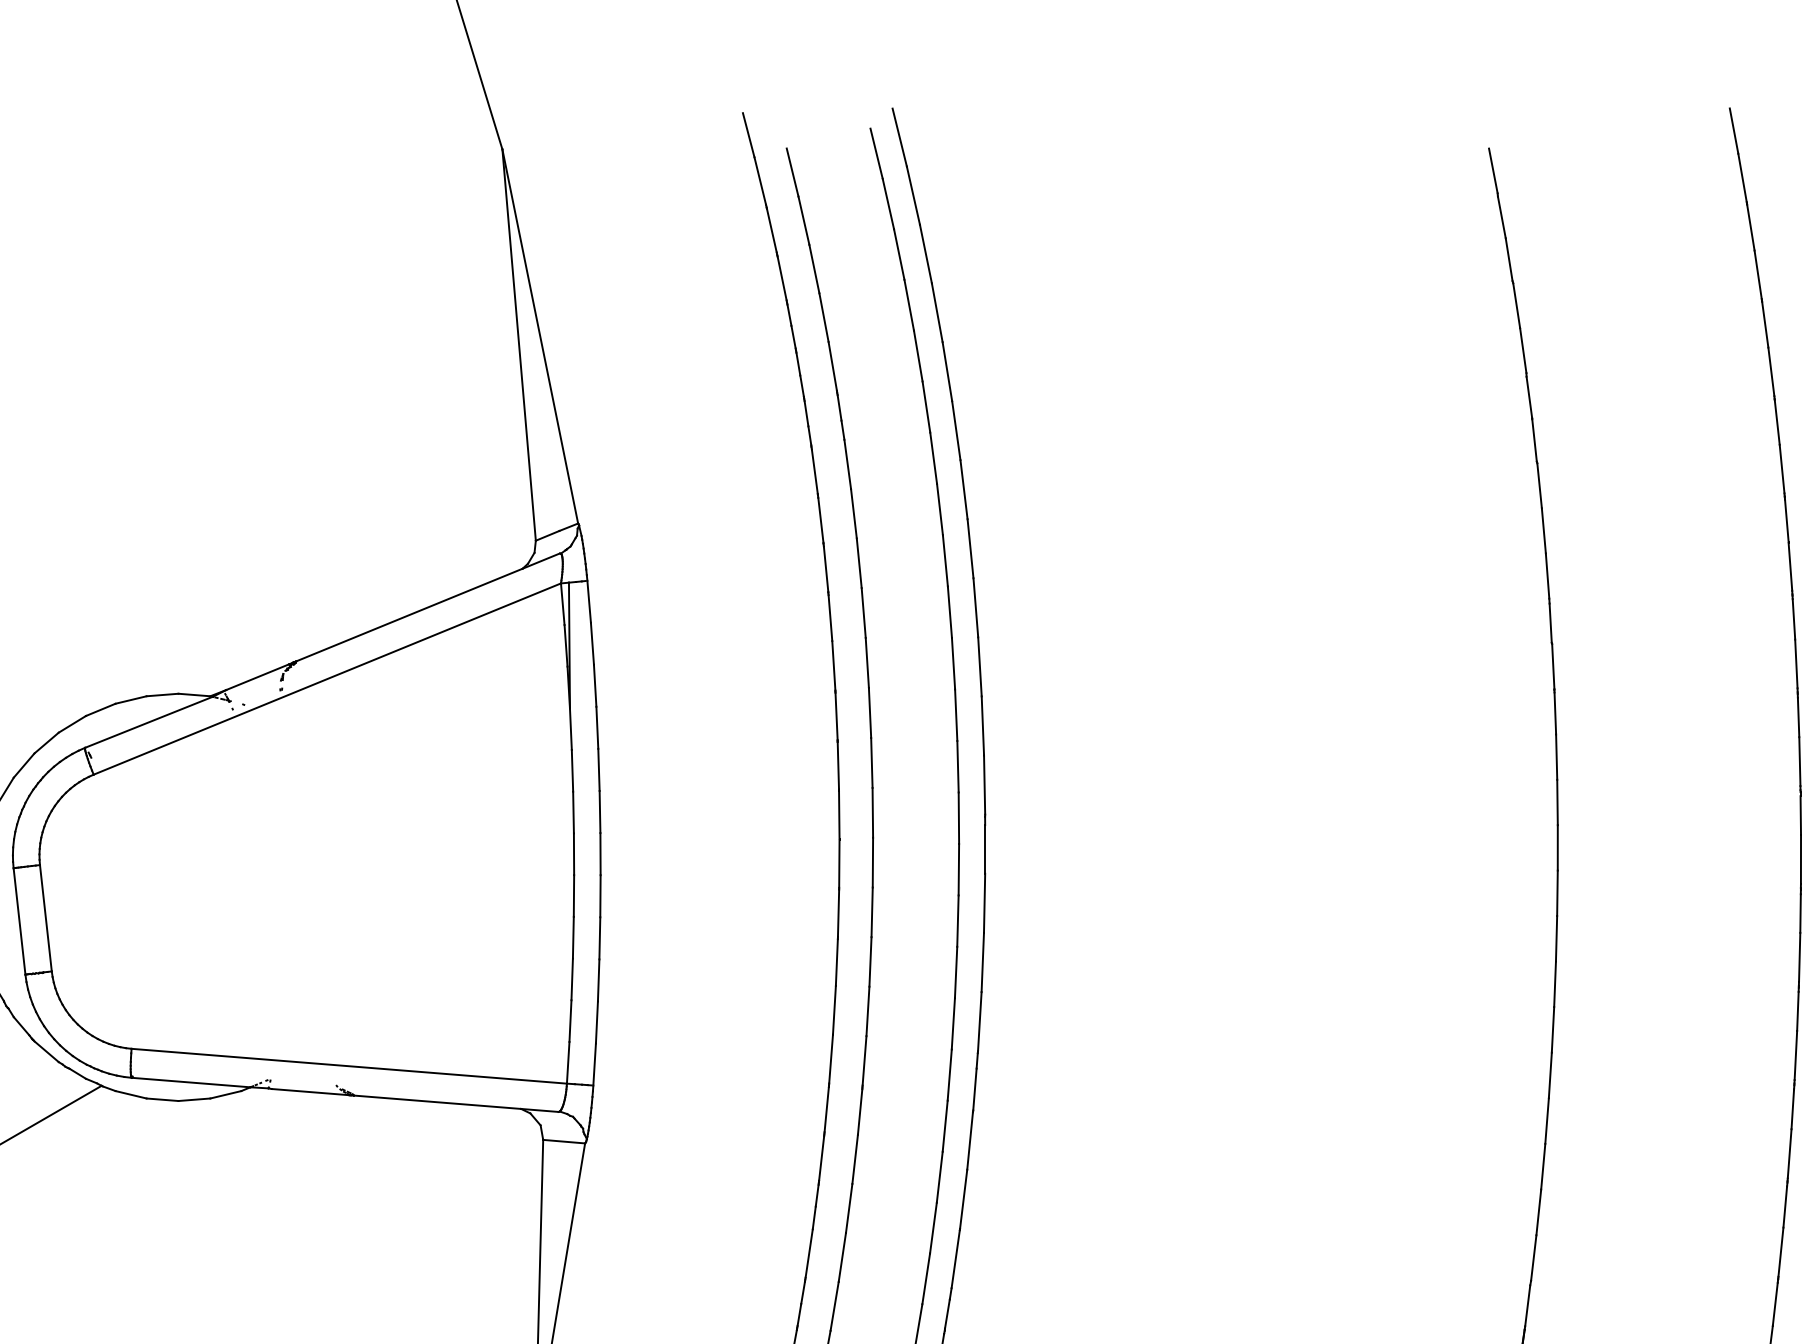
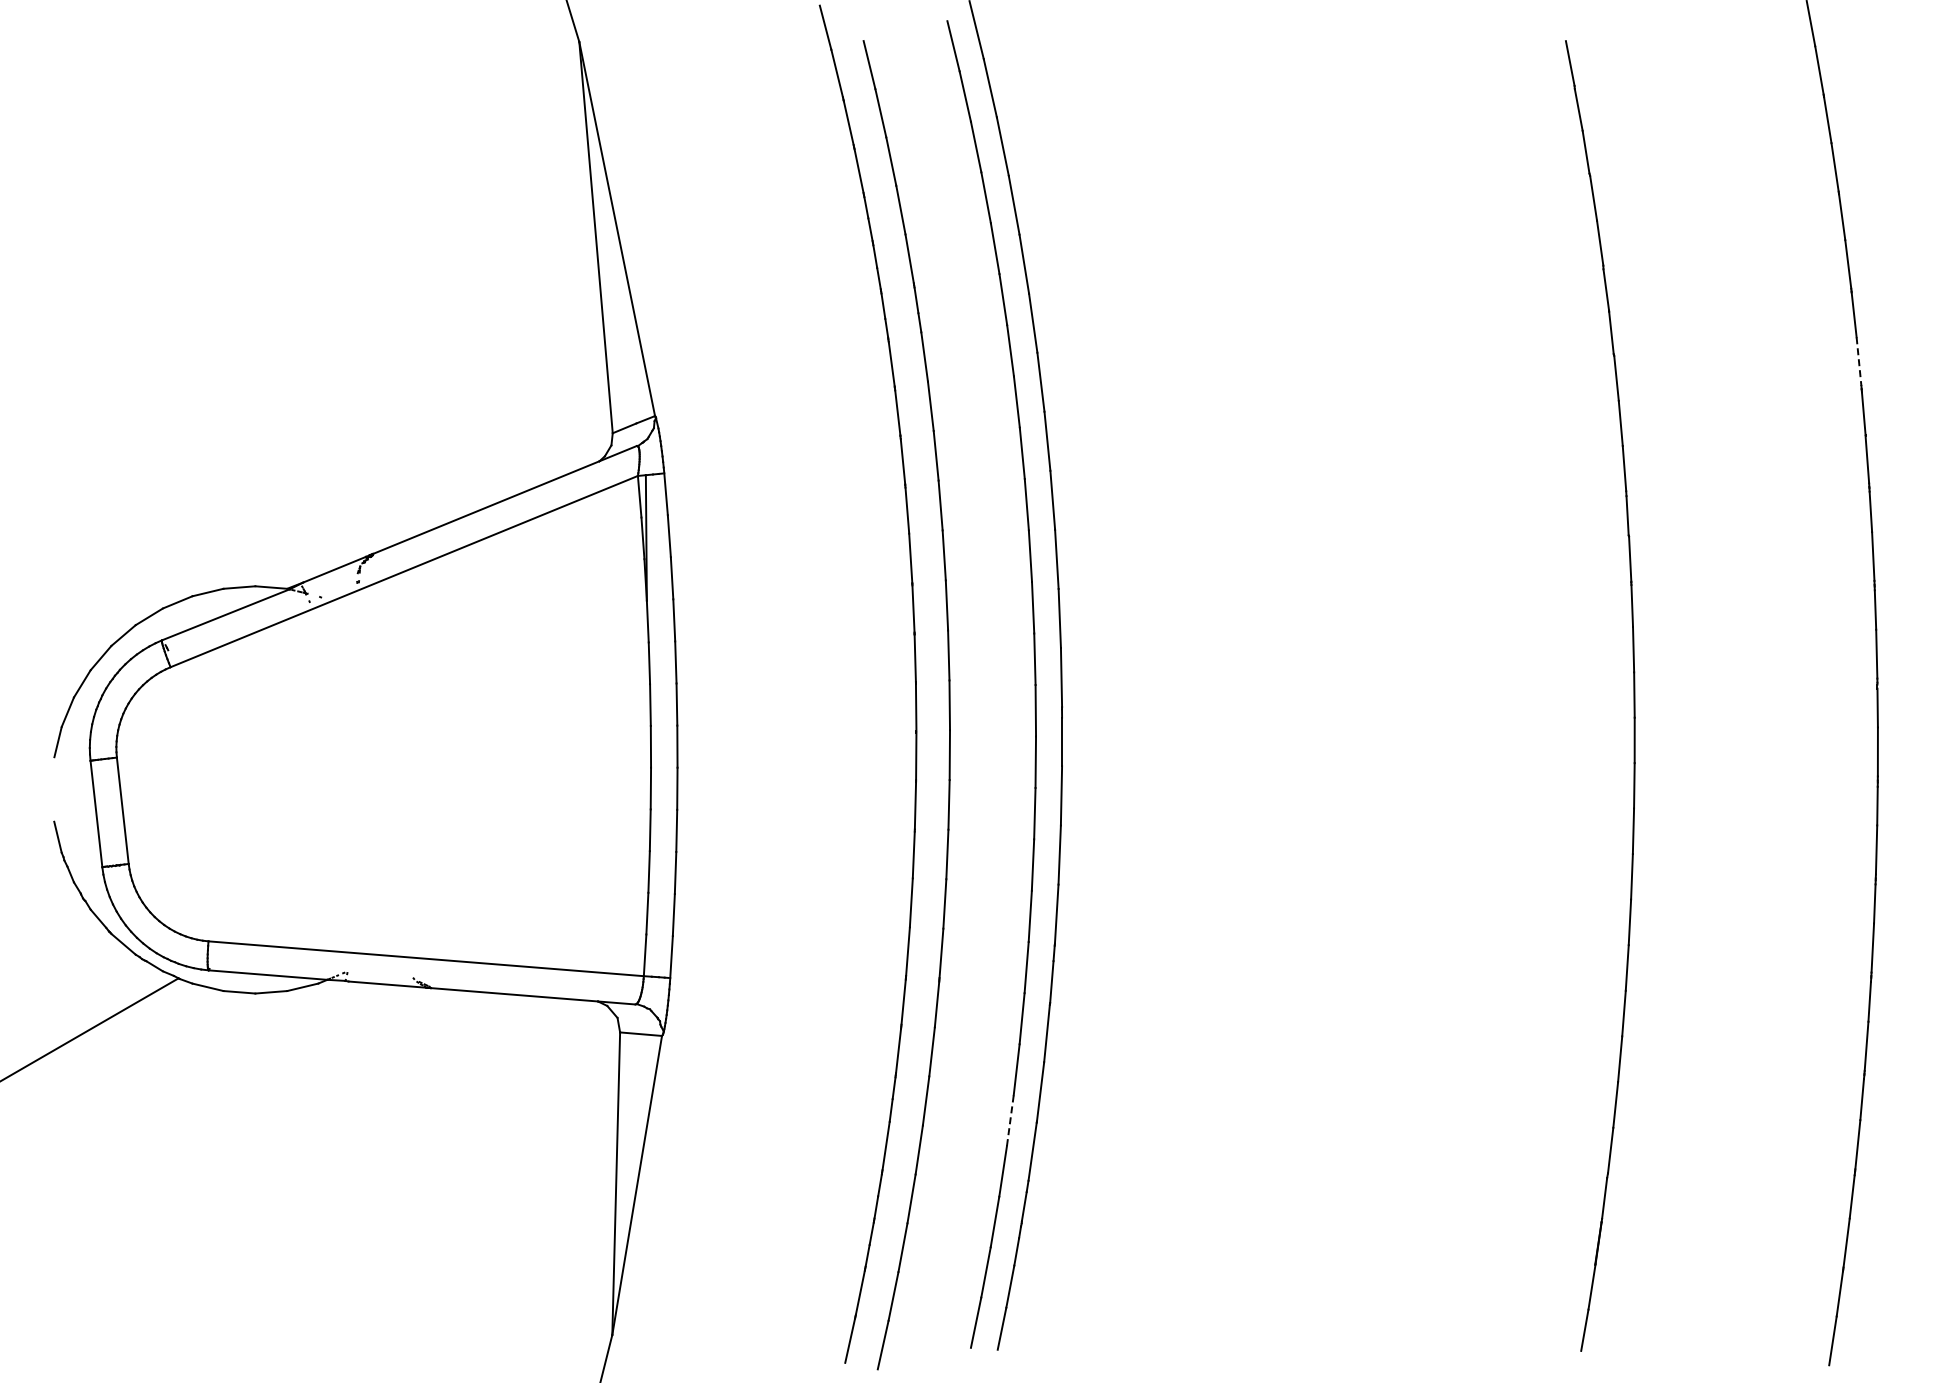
line: (1782, 469) -> (1859, 362), solid -> dashed
line: (933, 1227) -> (1010, 1120), solid -> dashed

